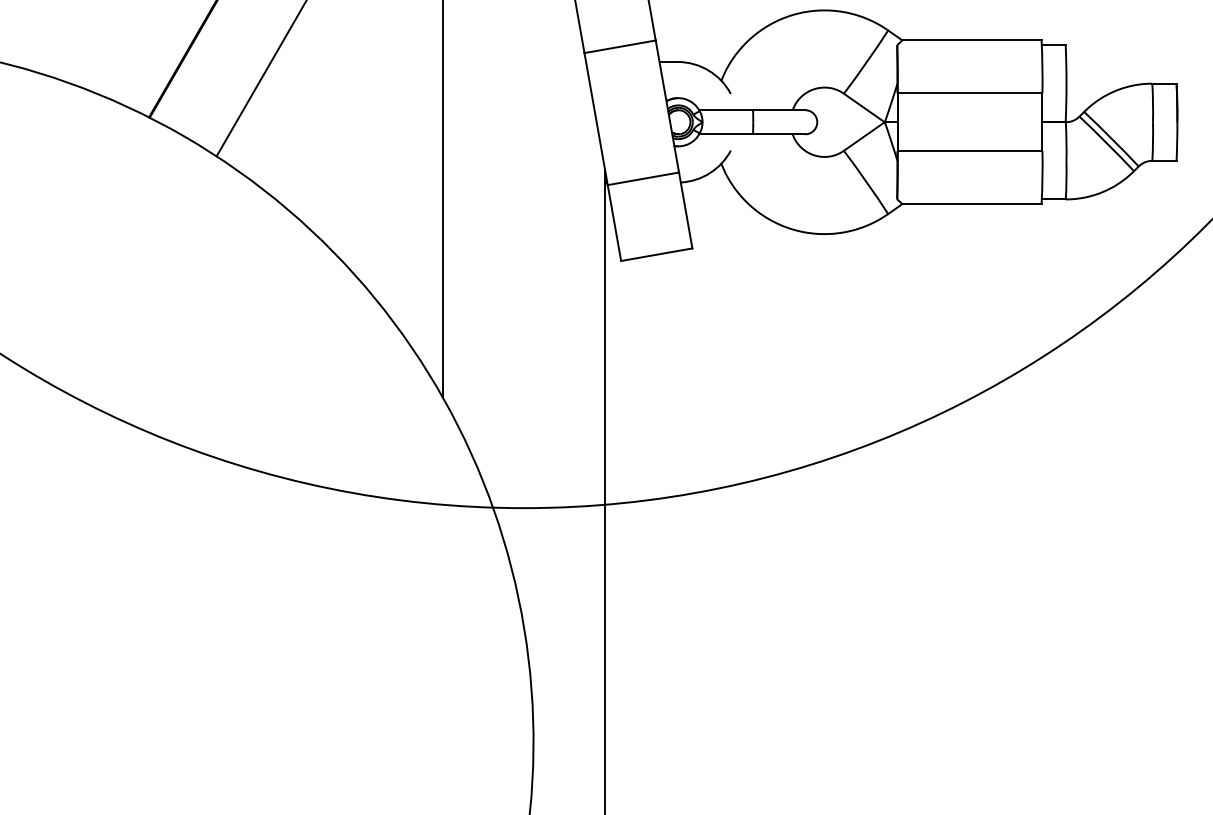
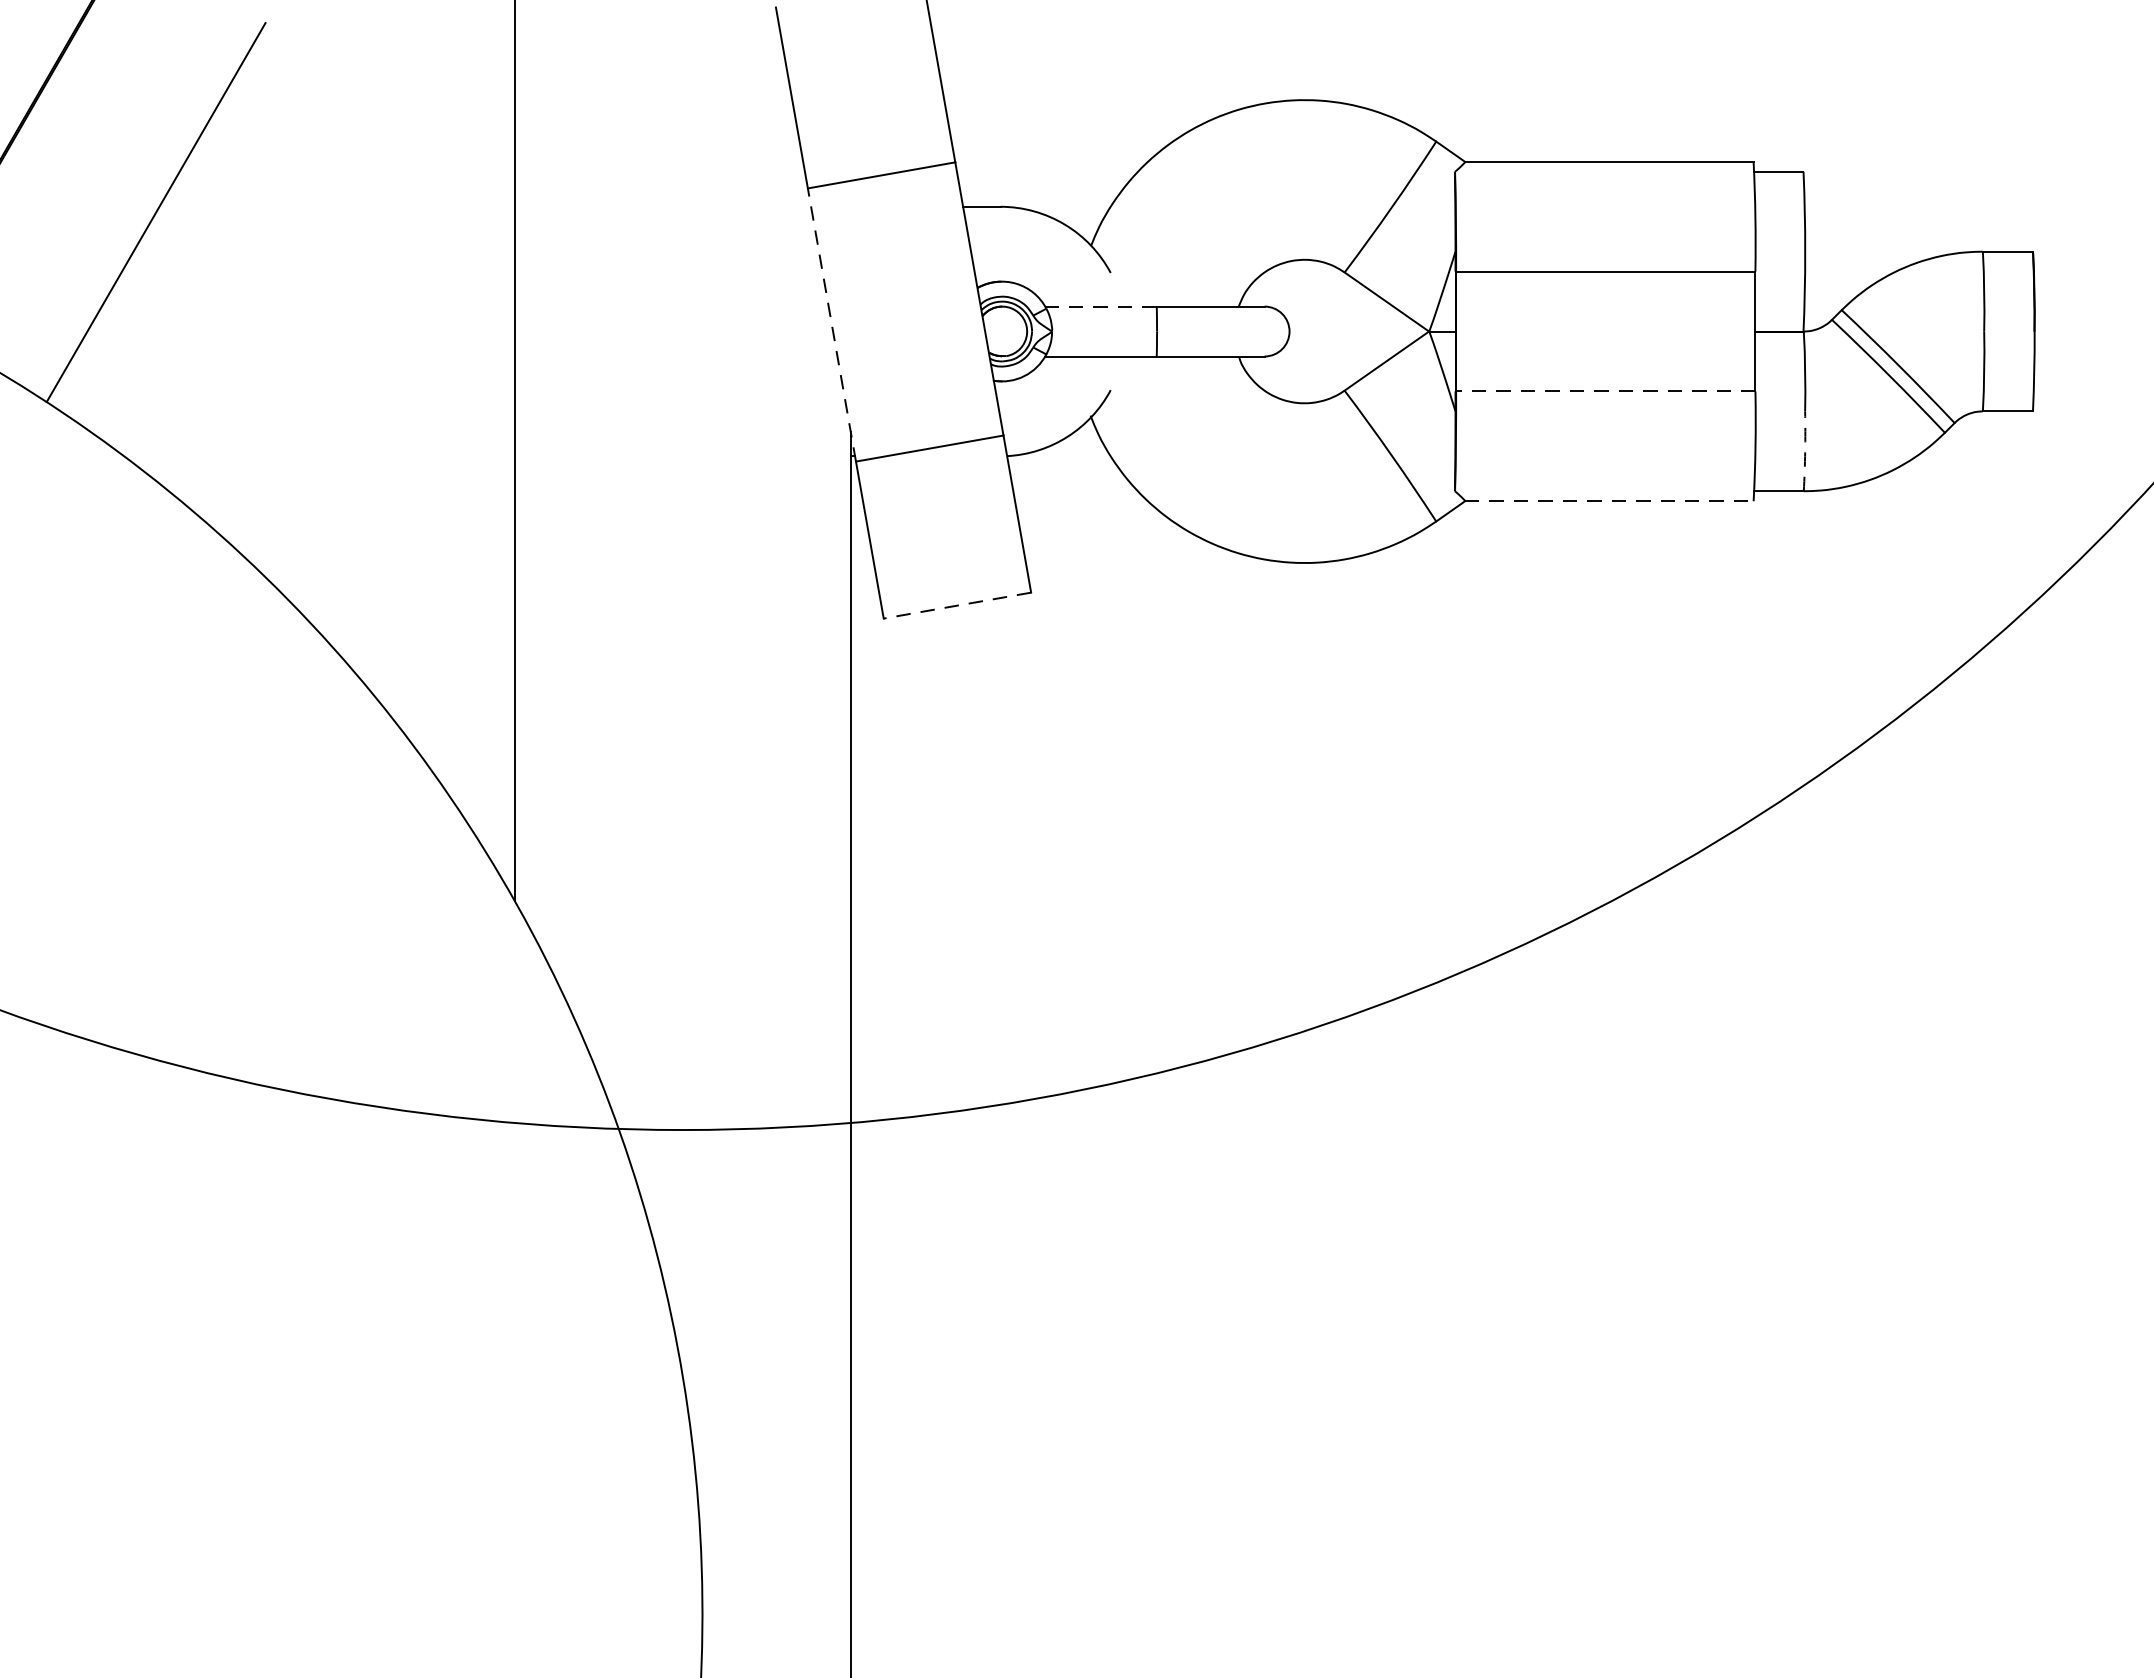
line: (726, 110) -> (1101, 307), solid -> dashed
line: (596, 118) -> (832, 323), solid -> dashed
line: (969, 151) -> (1604, 392), solid -> dashed
arc: (1066, 180) -> (1805, 452), solid -> dashed
line: (971, 204) -> (1608, 501), solid -> dashed
line: (656, 254) -> (956, 605), solid -> dashed

